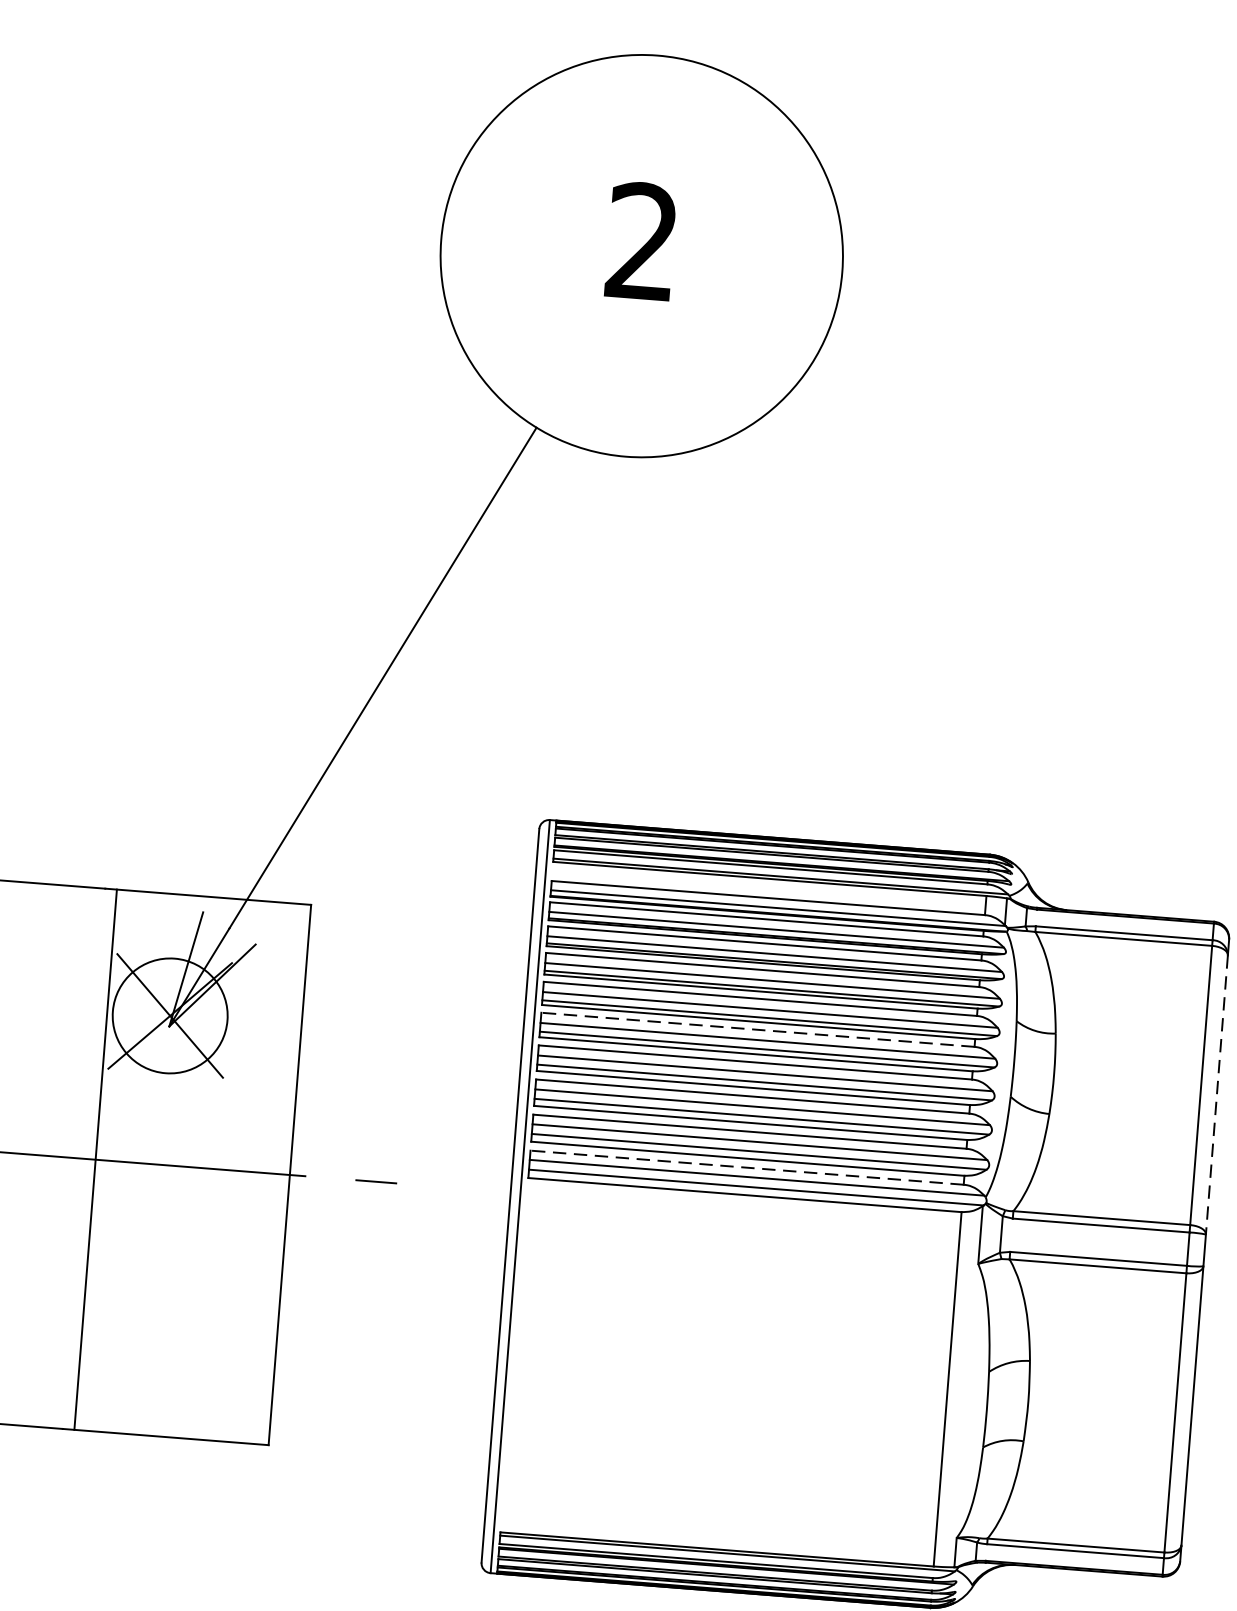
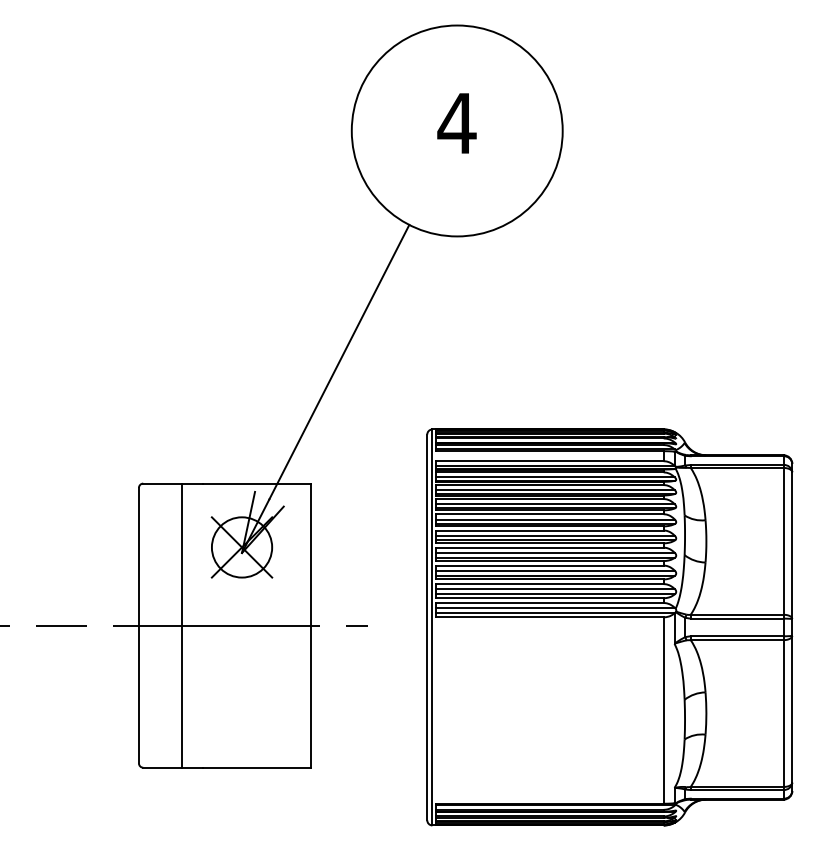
text: (641, 239) -> (456, 122), 2 -> 4
line: (757, 1029) -> (549, 530), dashed -> solid
line: (1217, 1096) -> (792, 546), dashed -> solid
line: (96, 1159) -> (182, 625), moved
line: (746, 1168) -> (549, 603), dashed -> solid

